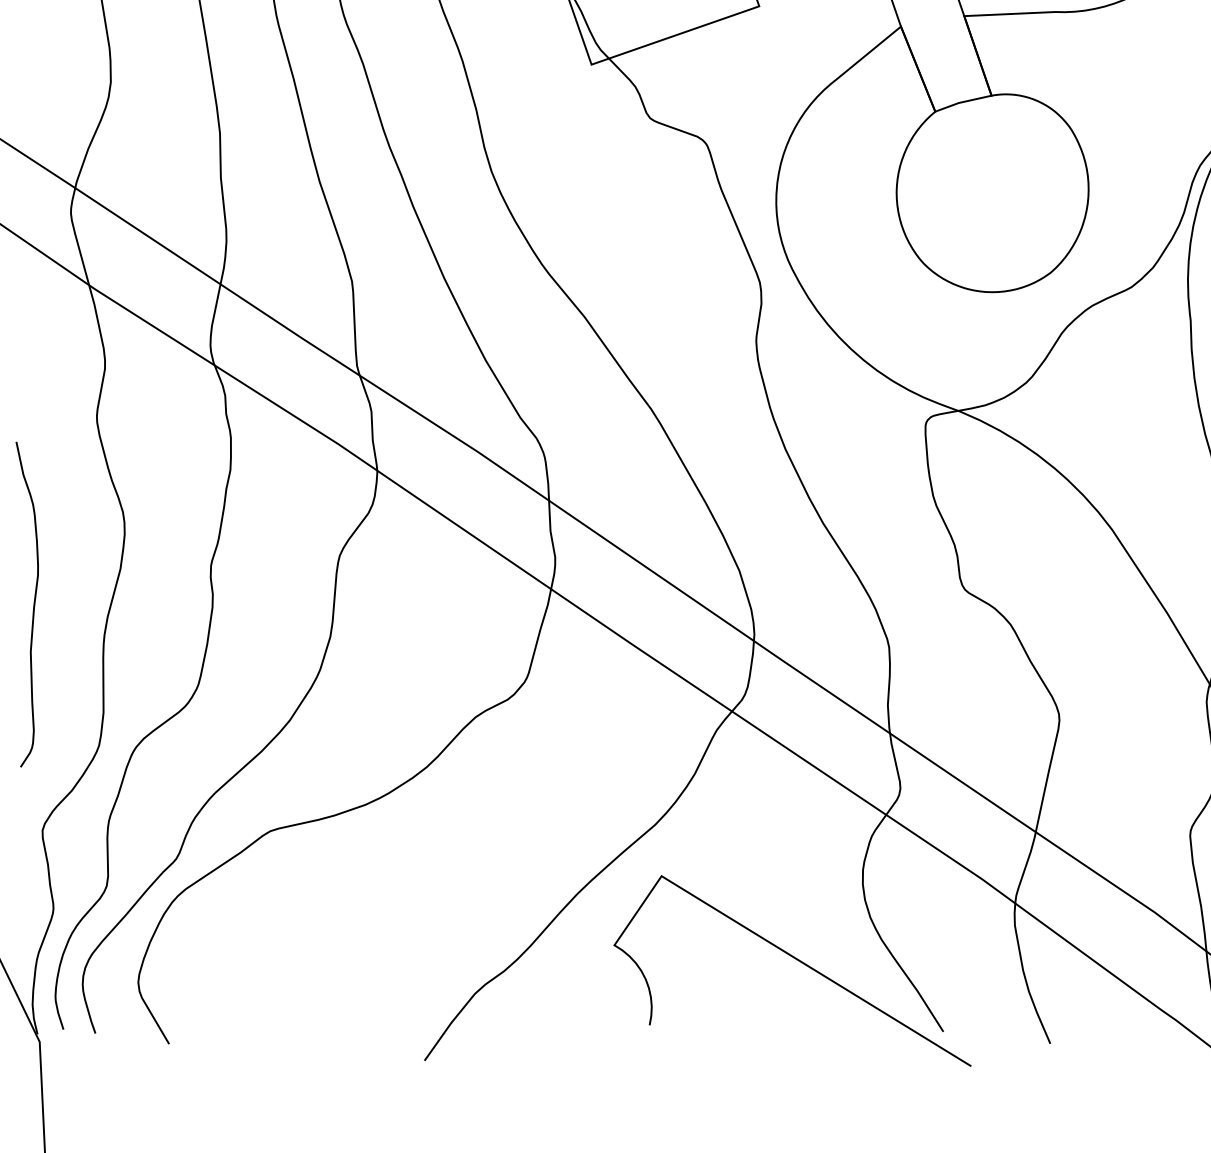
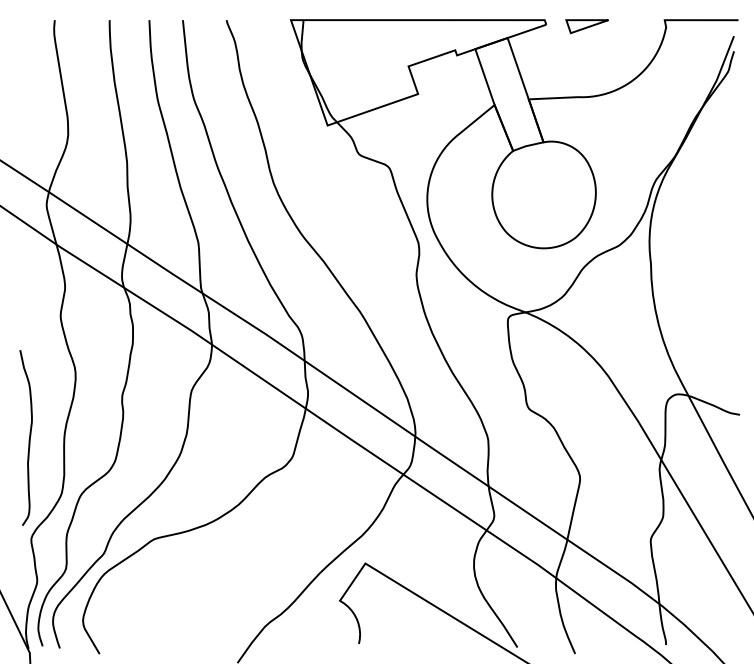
curve: (31, 607) -> (28, 439), moved

